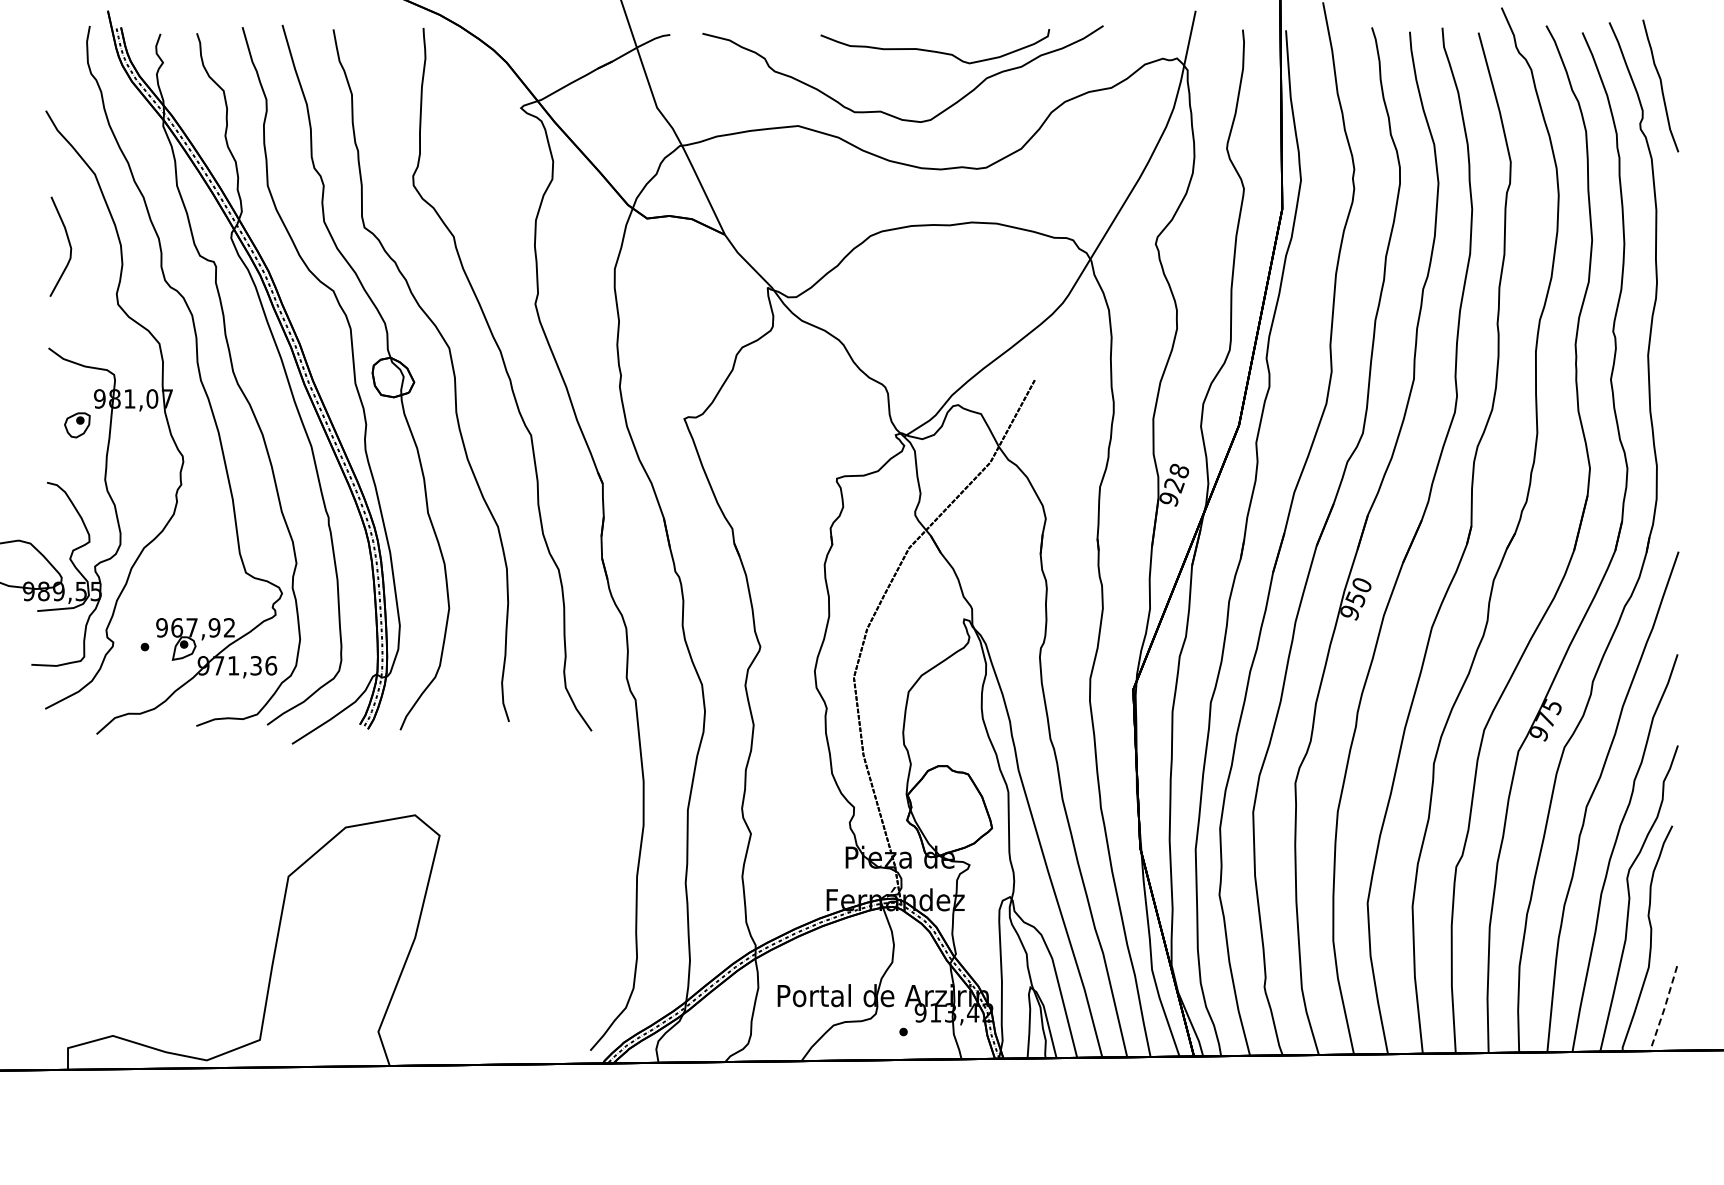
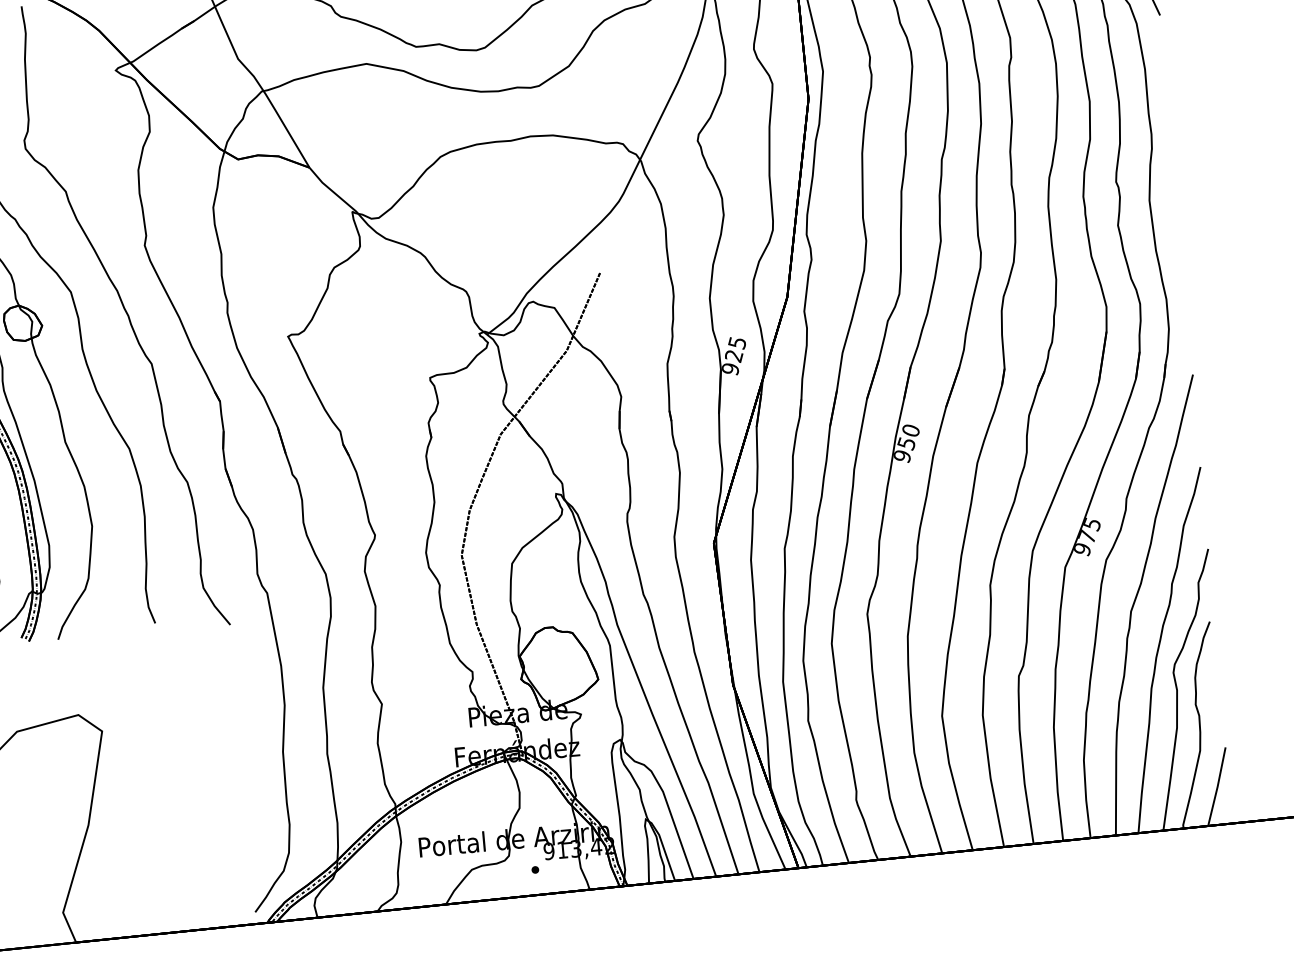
text: (1178, 471) -> (736, 343), 928 -> 925
line: (1664, 1008) -> (1217, 786), dashed -> solid

